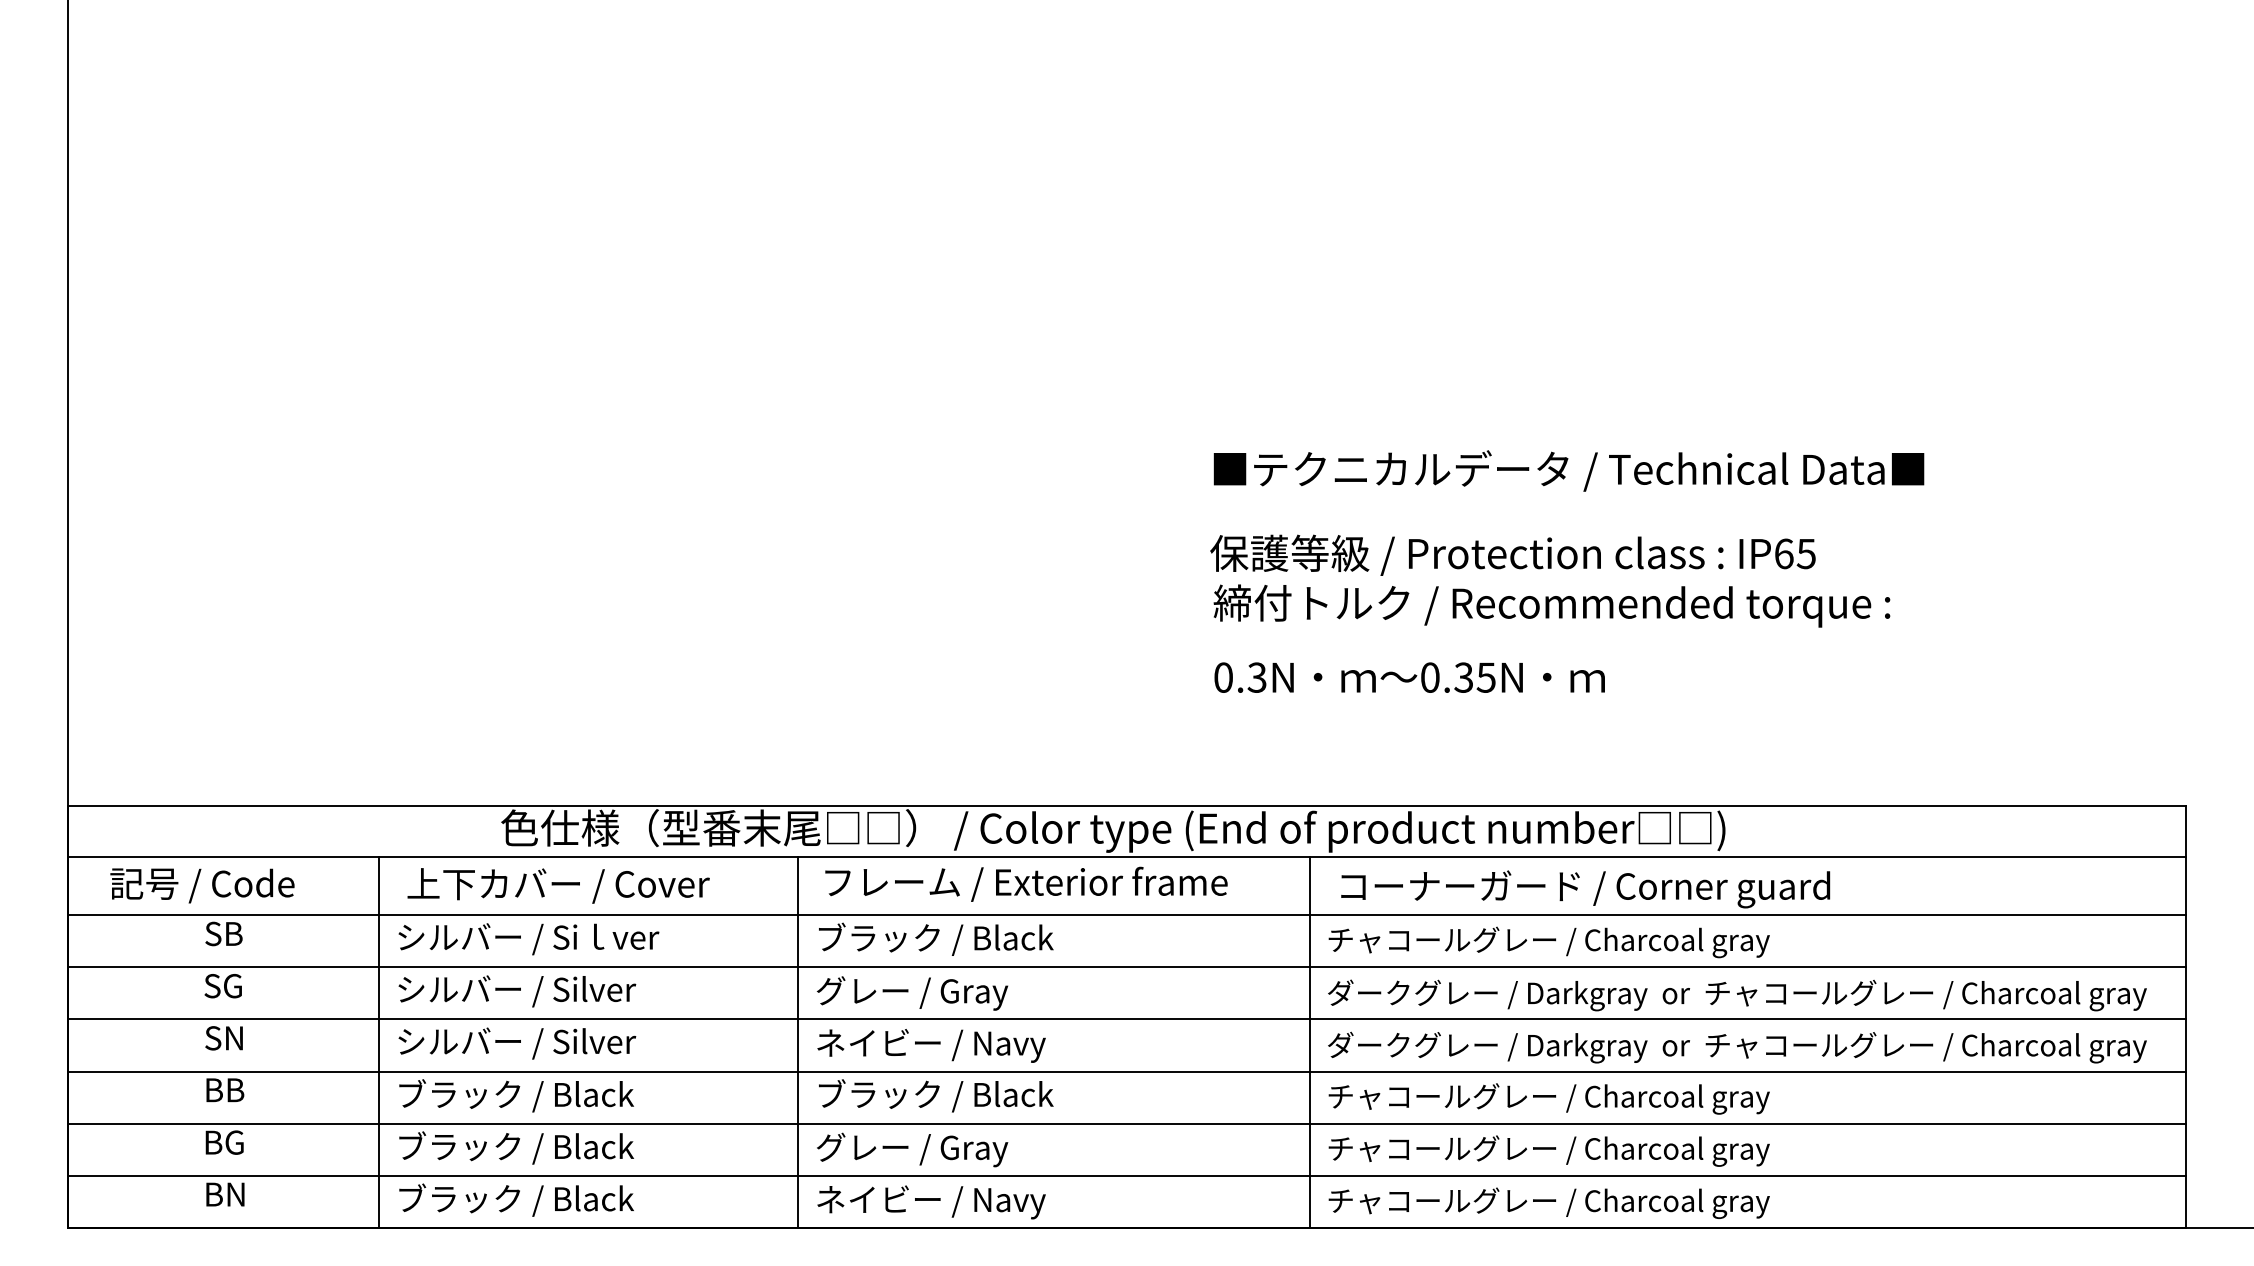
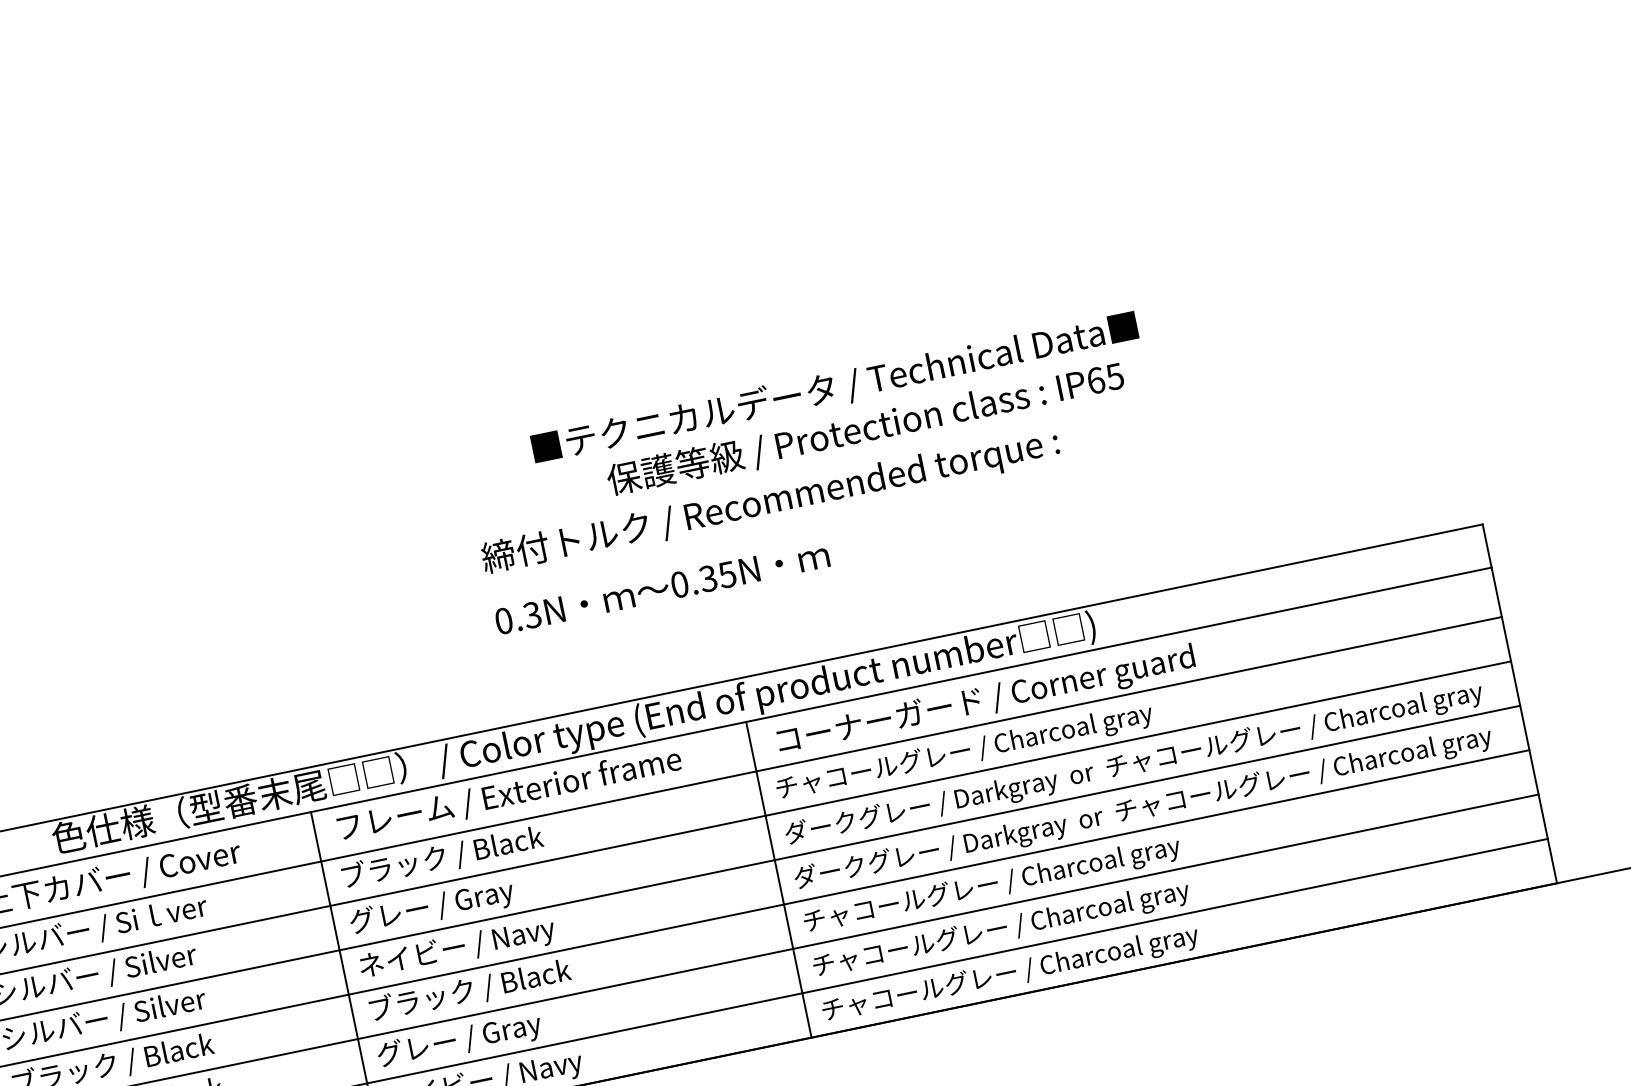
text: (1568, 470) -> (834, 388), moved
text: (1551, 638) -> (776, 529), moved

